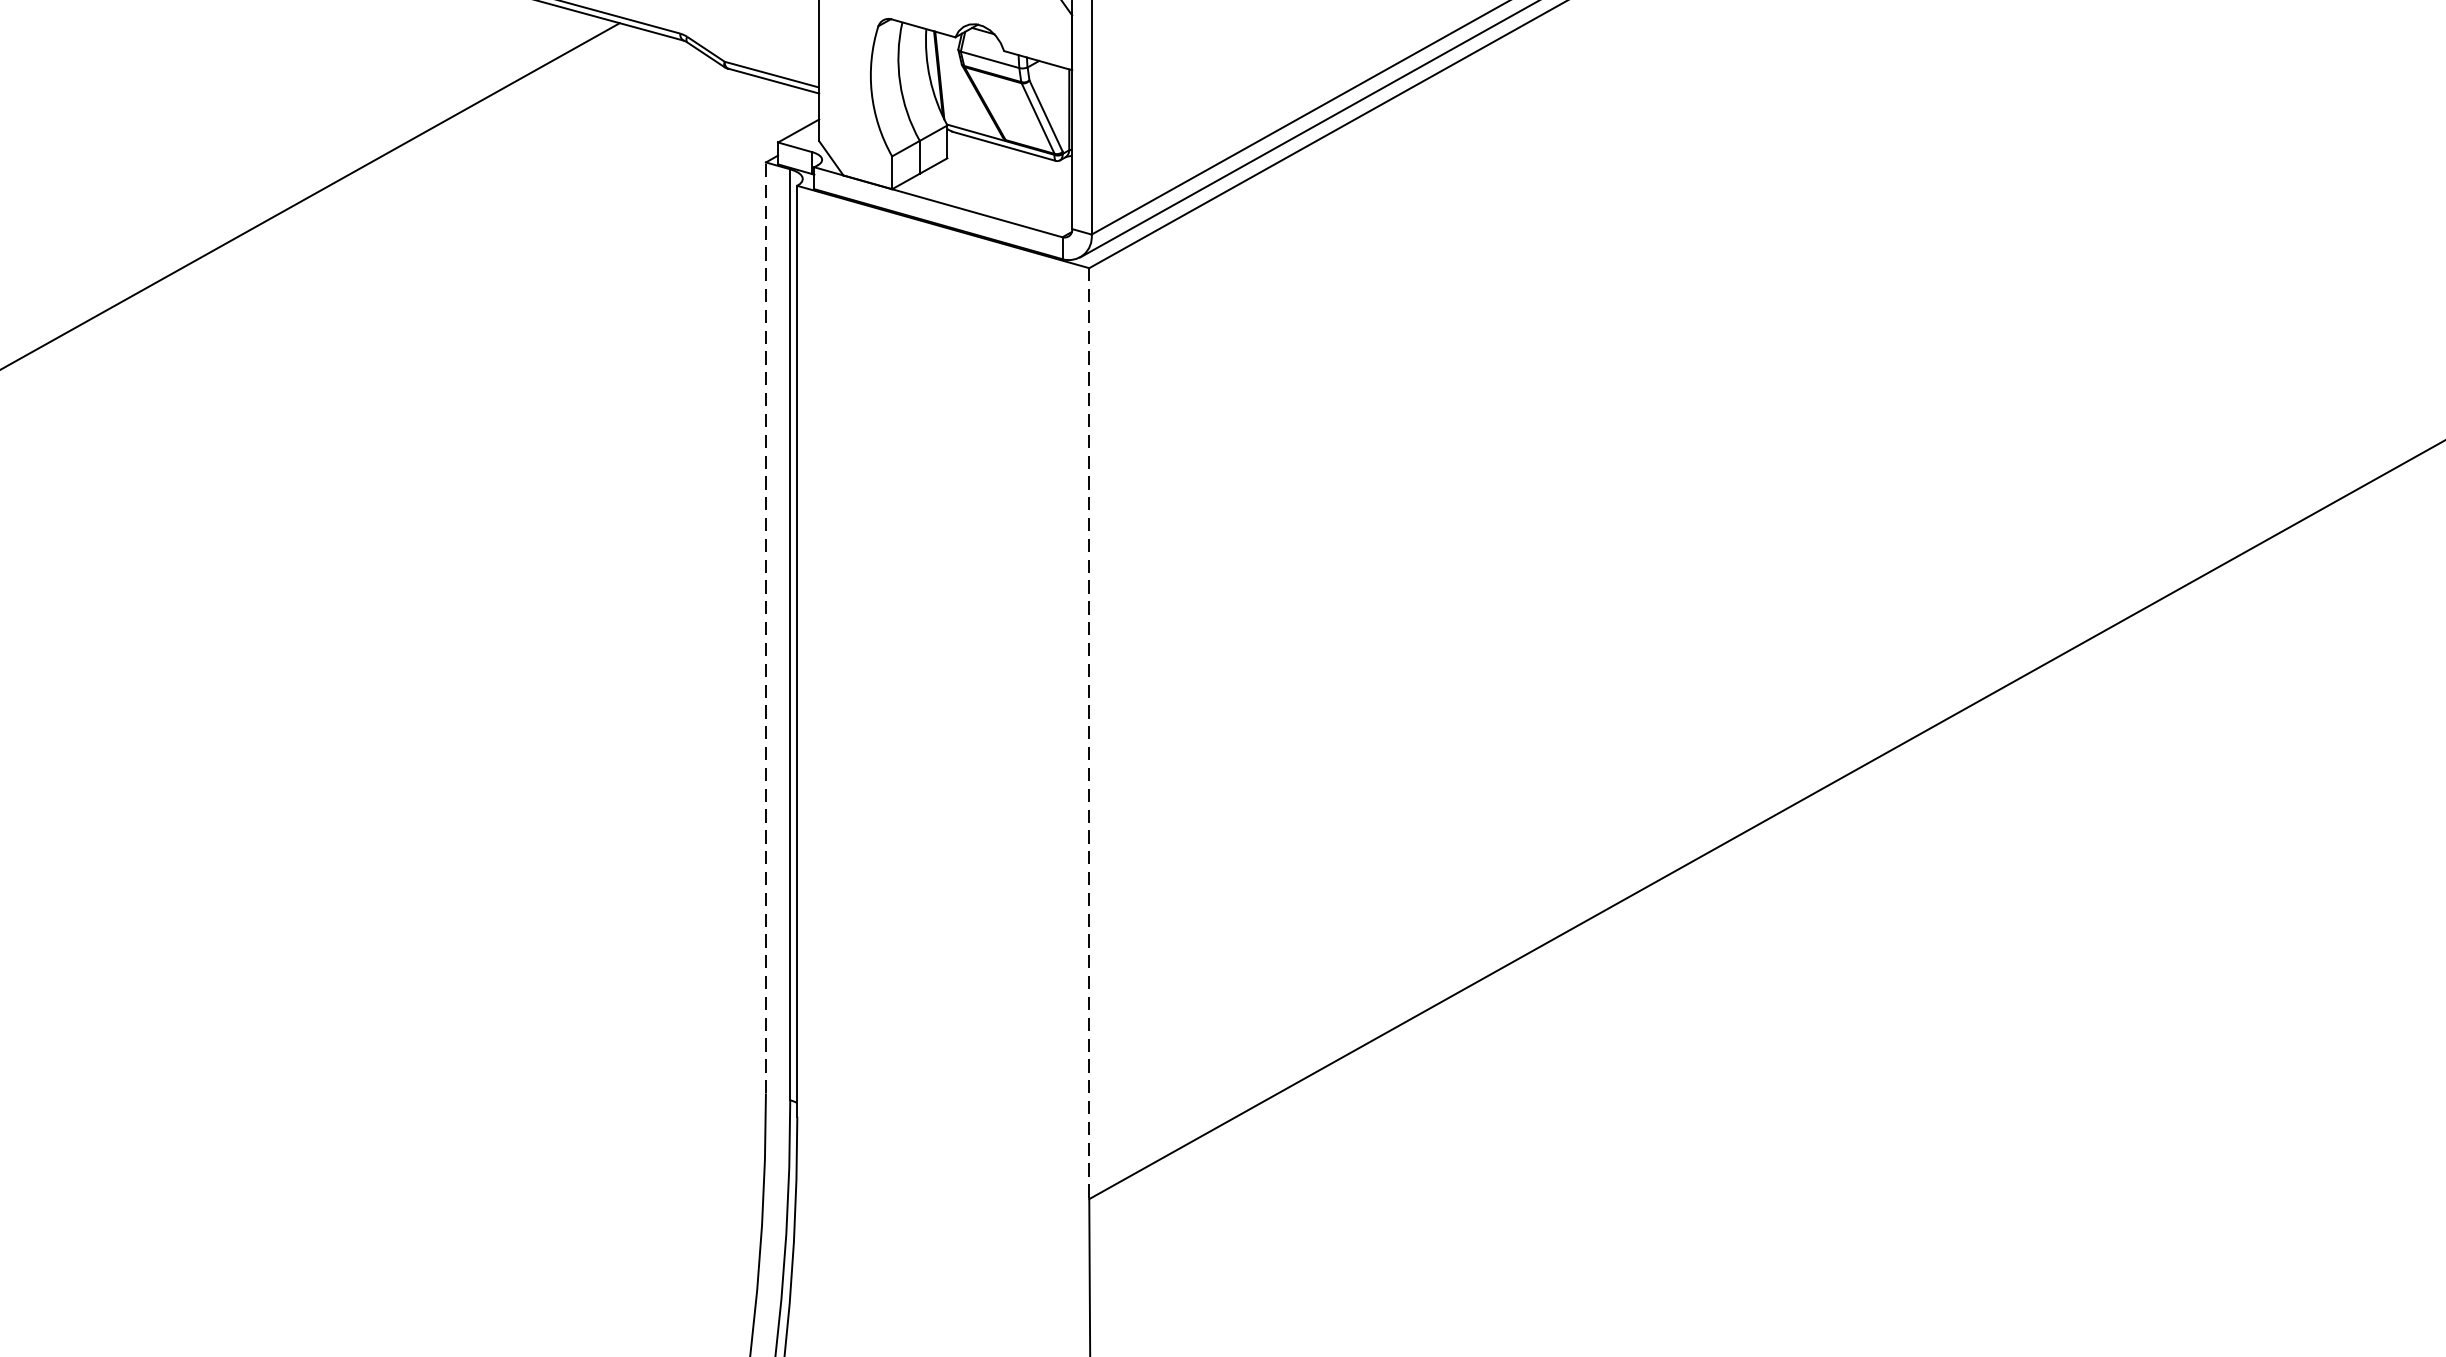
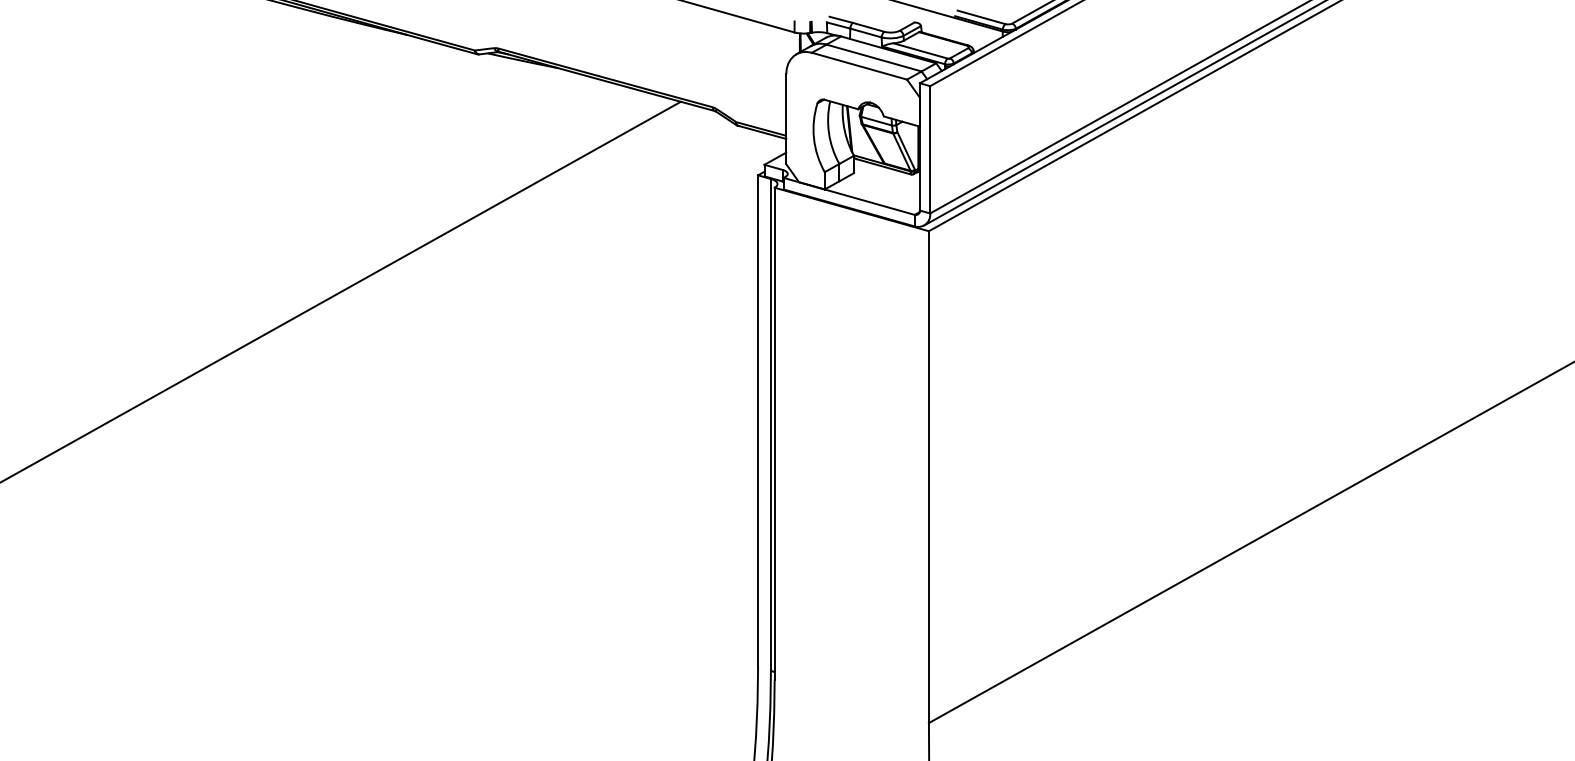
line: (766, 628) -> (758, 421), dashed -> solid
line: (1088, 734) -> (928, 477), dashed -> solid

